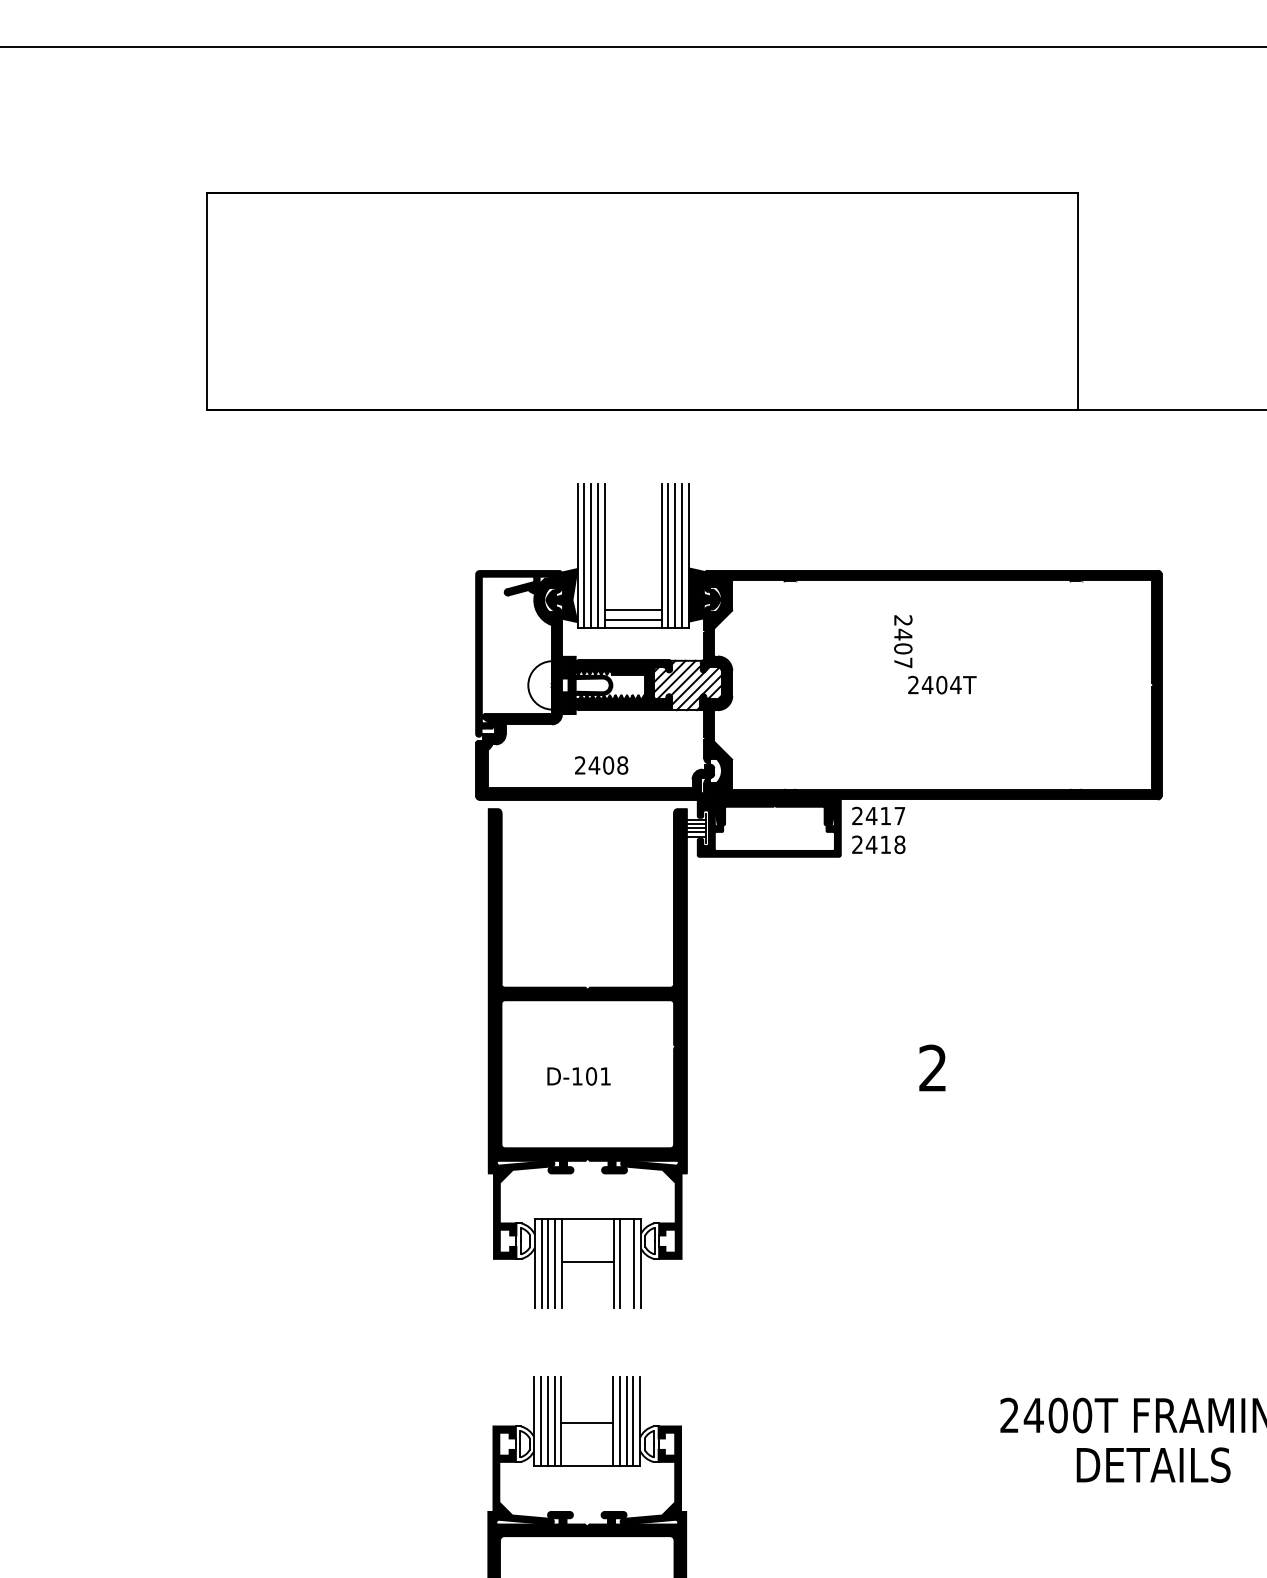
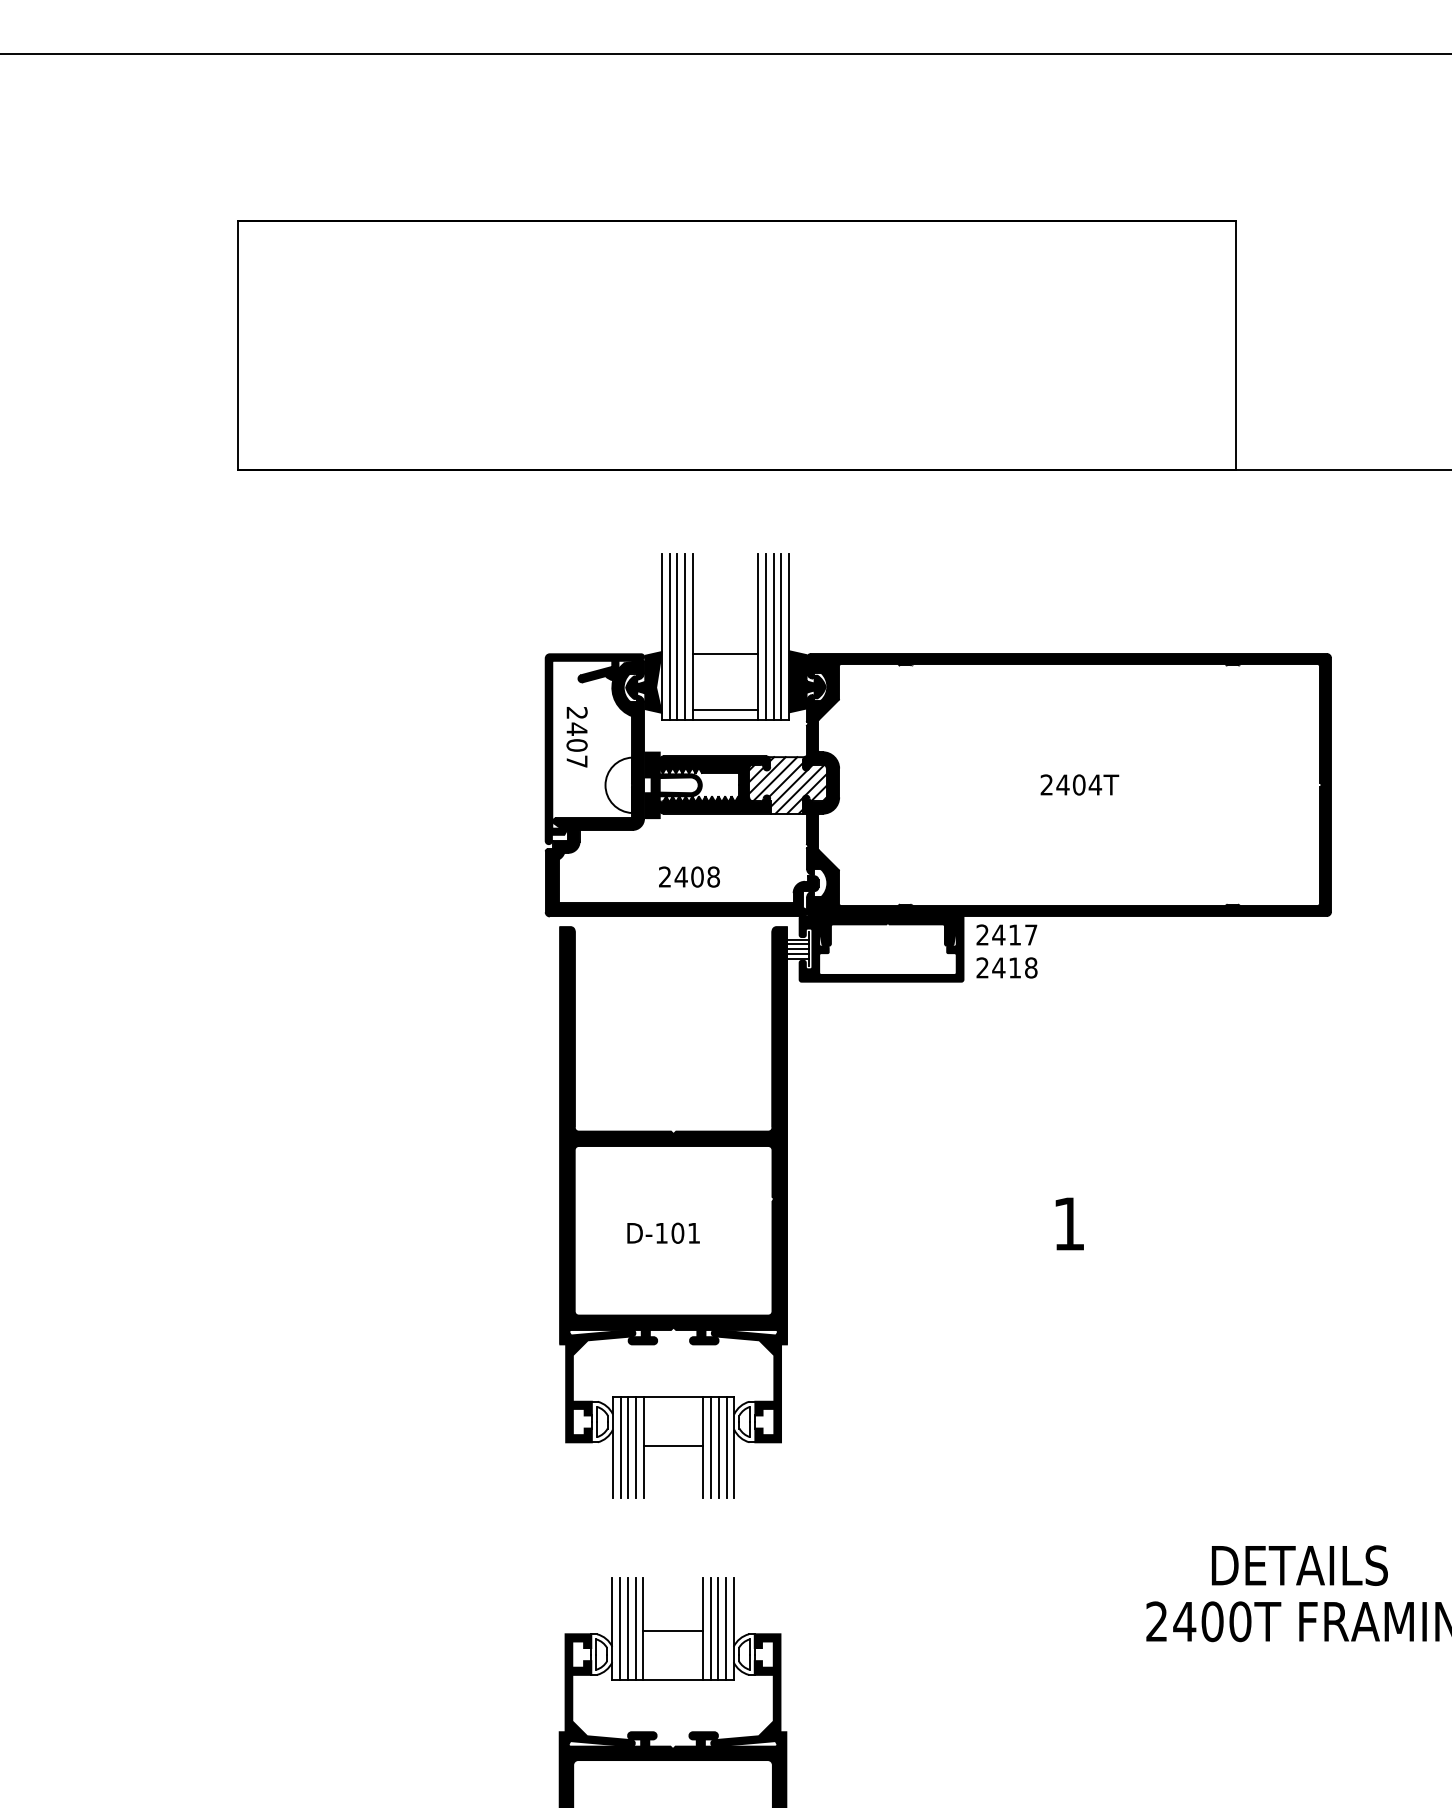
line: (633, 610) -> (725, 654), moved
text: (902, 641) -> (576, 737), moved
text: (932, 1067) -> (1068, 1223), 2 -> 1
line: (626, 1263) -> (718, 1447), added
text: (1153, 1465) -> (1299, 1565), moved

